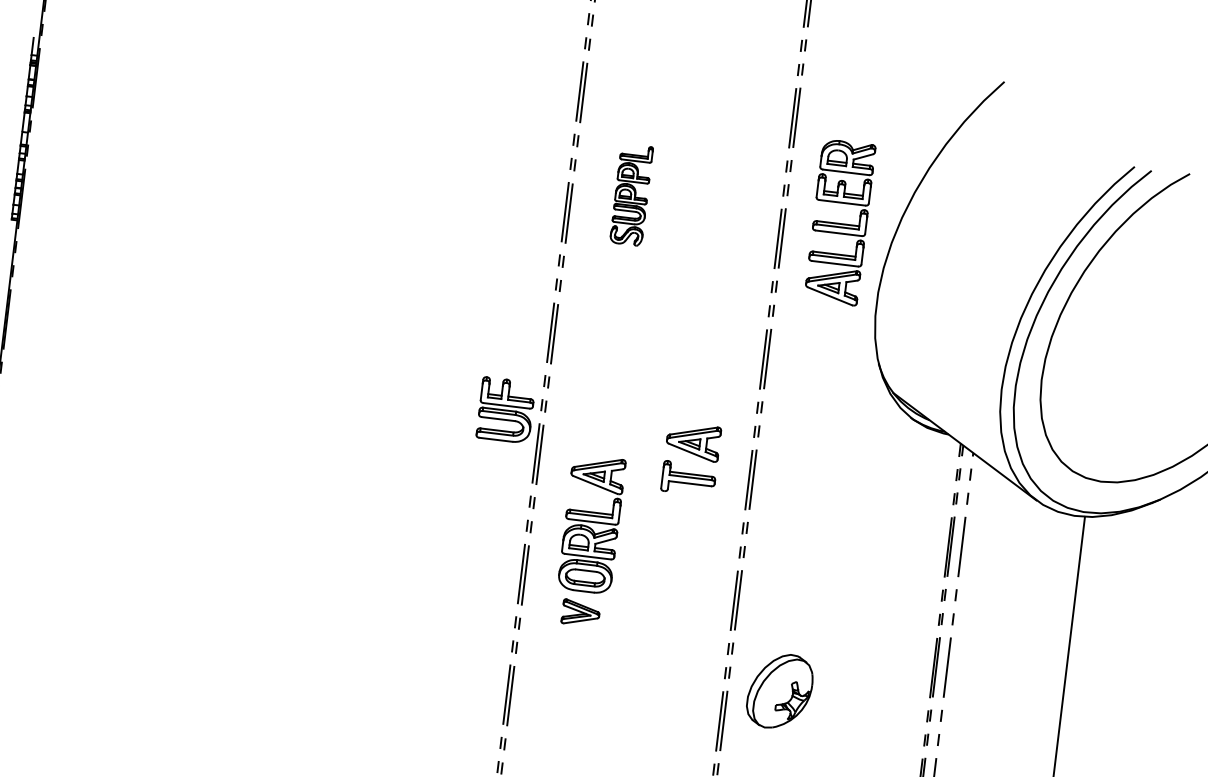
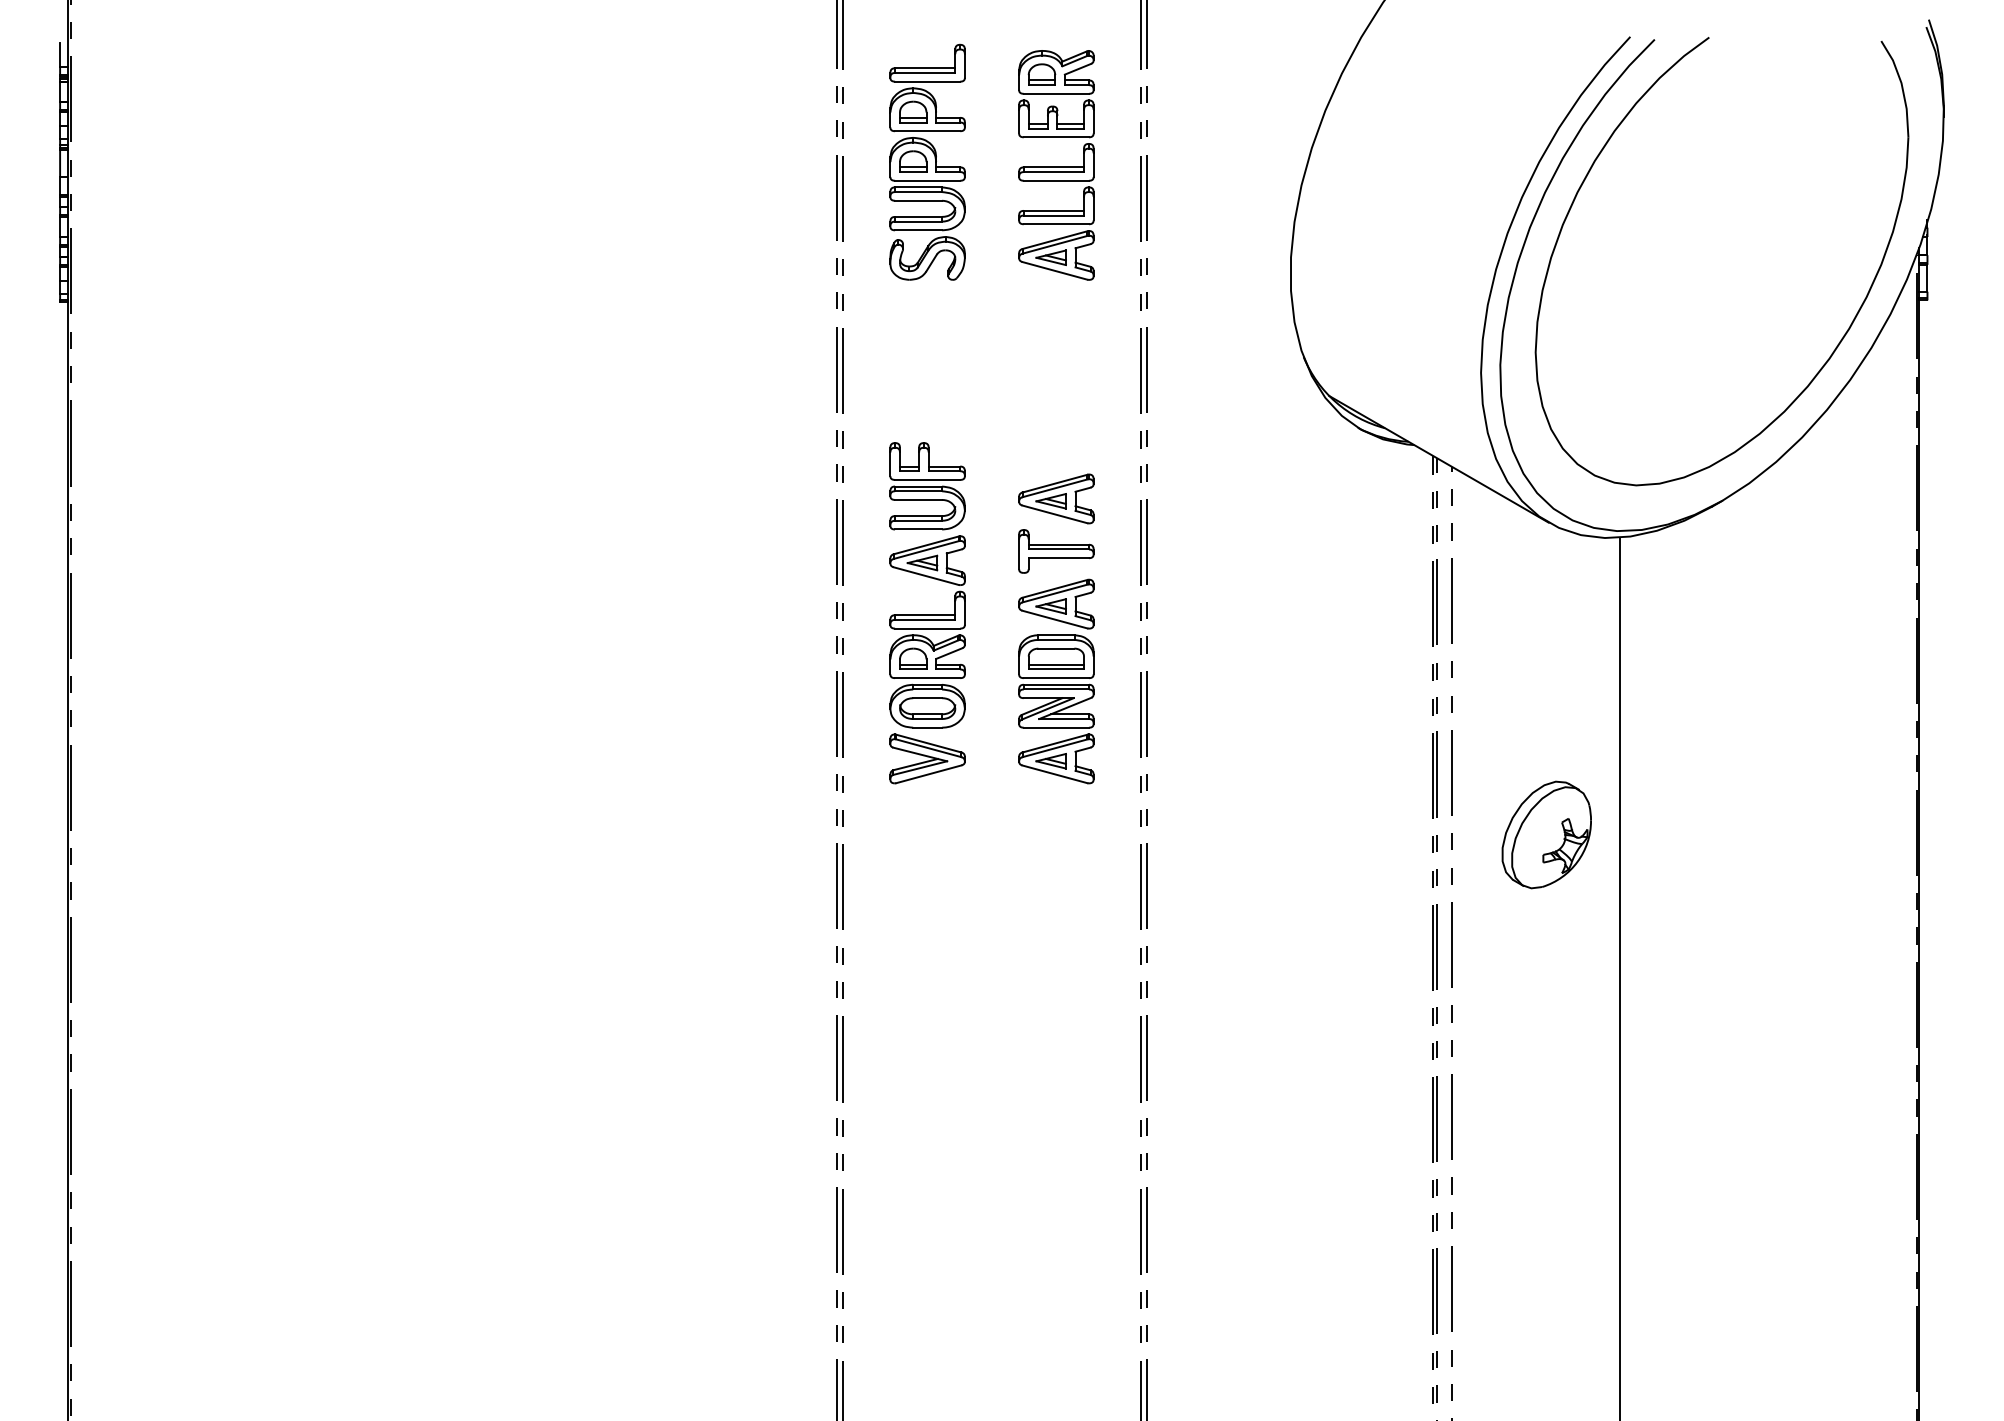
part: (631, 194) -> (927, 161), size x1.67
part: (840, 222) -> (1056, 165), moved
part: (505, 410) -> (927, 486), moved
part: (677, 569) -> (1056, 681), added
part: (580, 612) -> (927, 758), size x1.43
part: (779, 691) -> (1546, 834), moved

